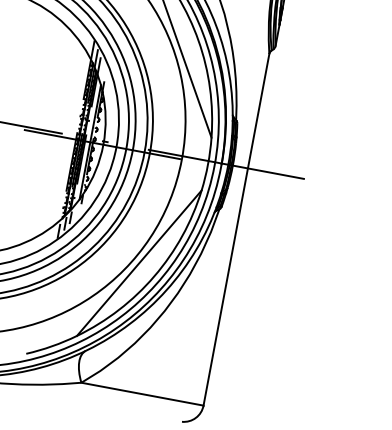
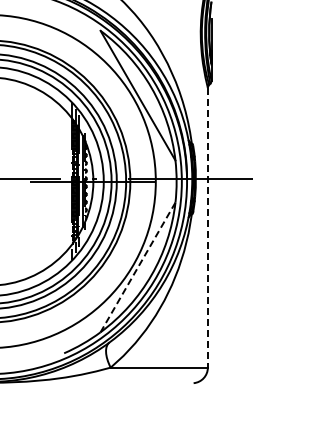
line: (236, 229) -> (207, 227), solid -> dashed
line: (139, 263) -> (138, 267), solid -> dashed

